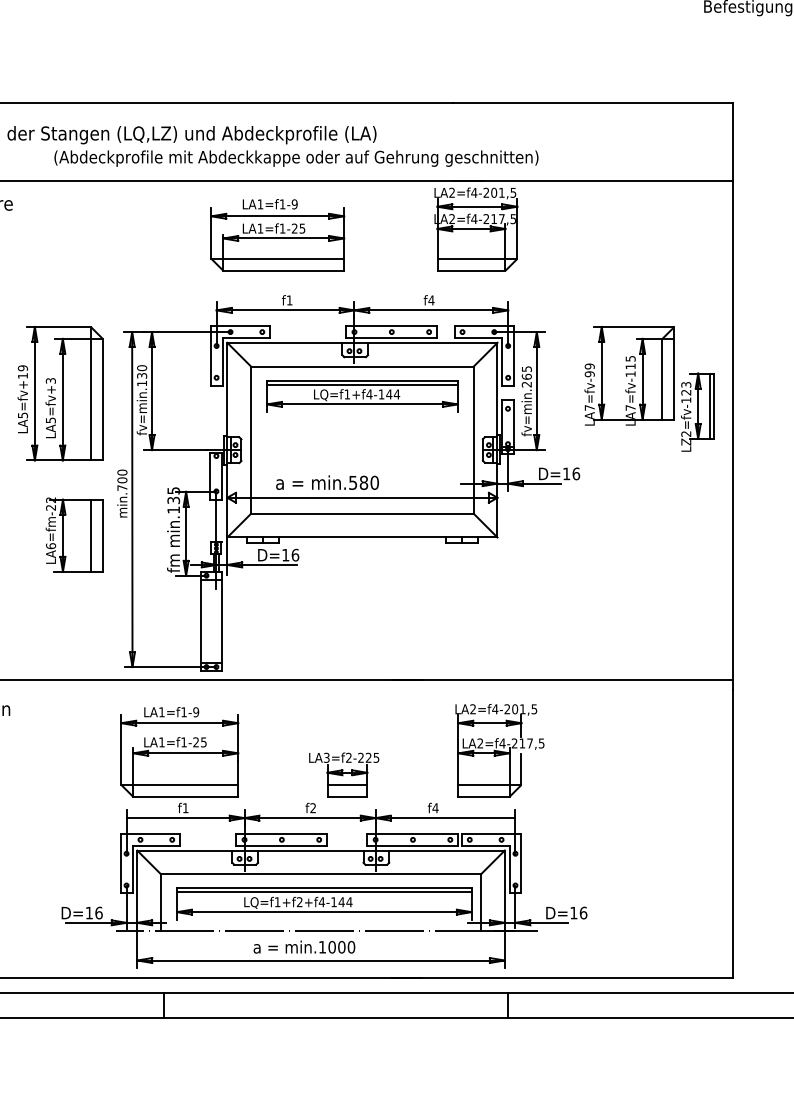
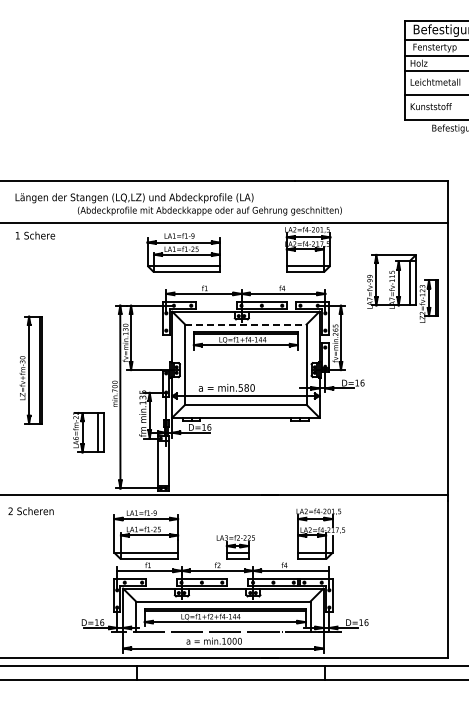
part: (277, 234) -> (183, 252), moved
line: (361, 366) -> (245, 324), solid -> dashed
part: (649, 388) -> (402, 288), moved
part: (59, 392) -> (80, 338), removed
part: (73, 535) -> (88, 432), moved

